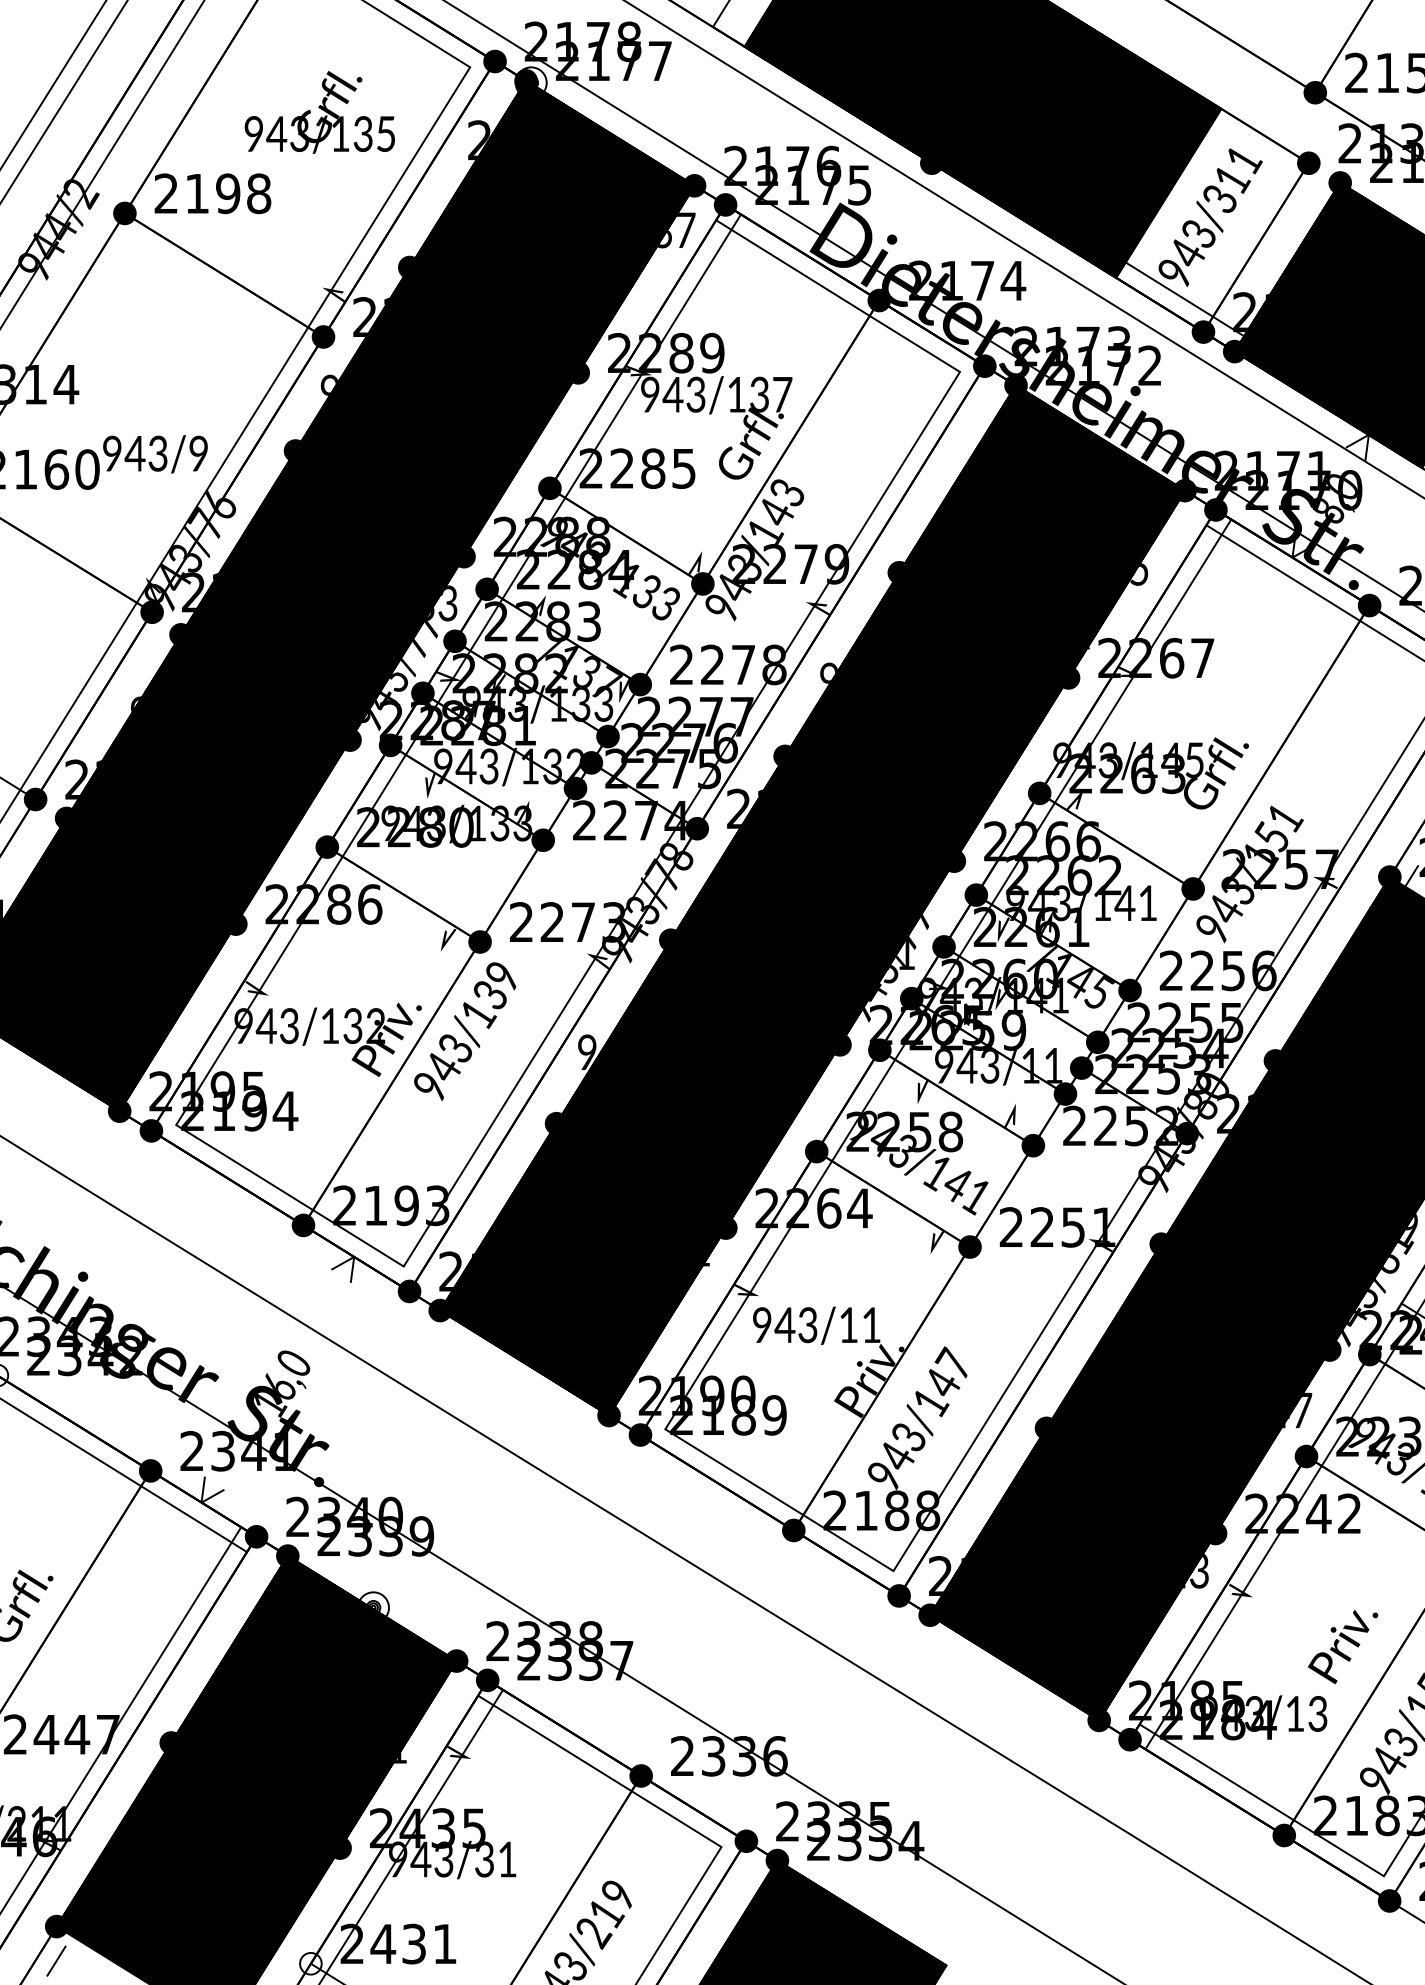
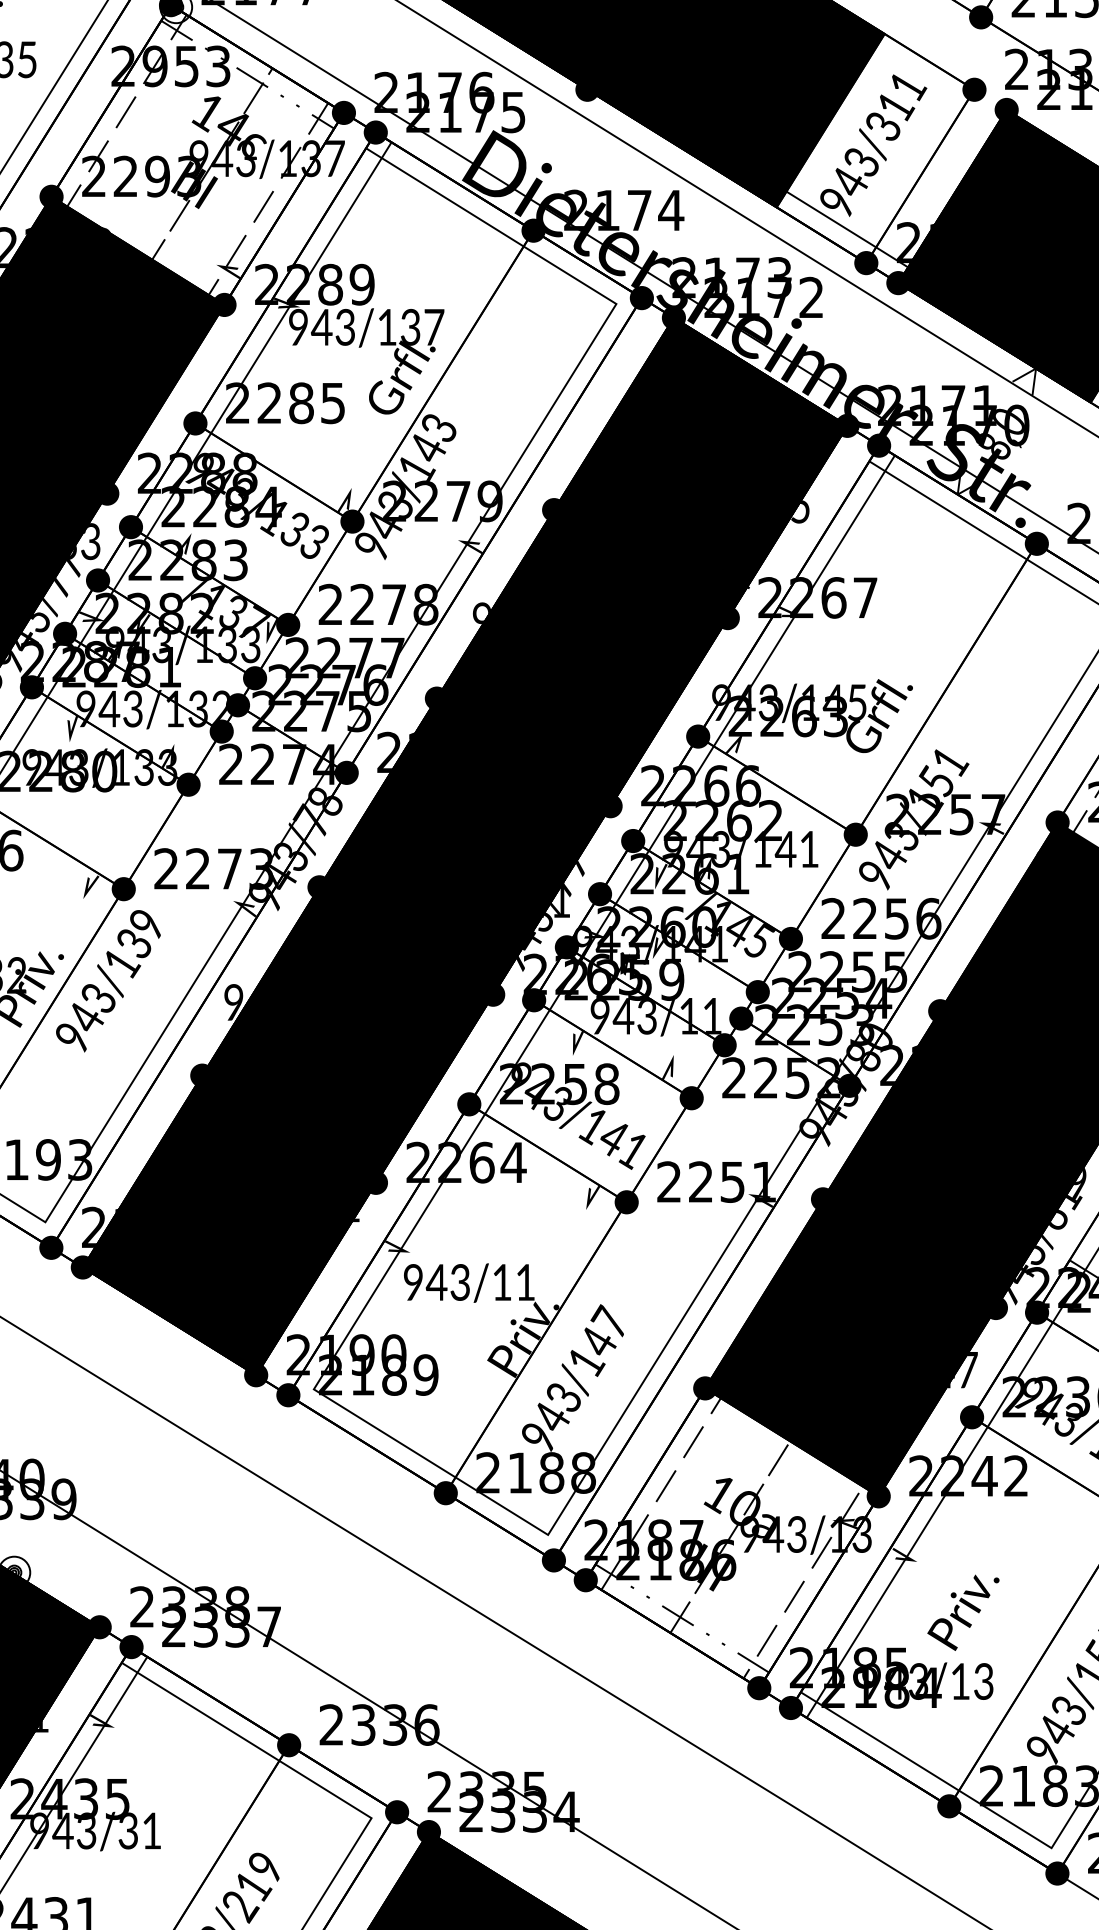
fill: (551, 226) -> (197, 154), removed
fill: (1072, 1574) -> (731, 1538), removed
text: (1343, 1647) -> (963, 1613), moved

